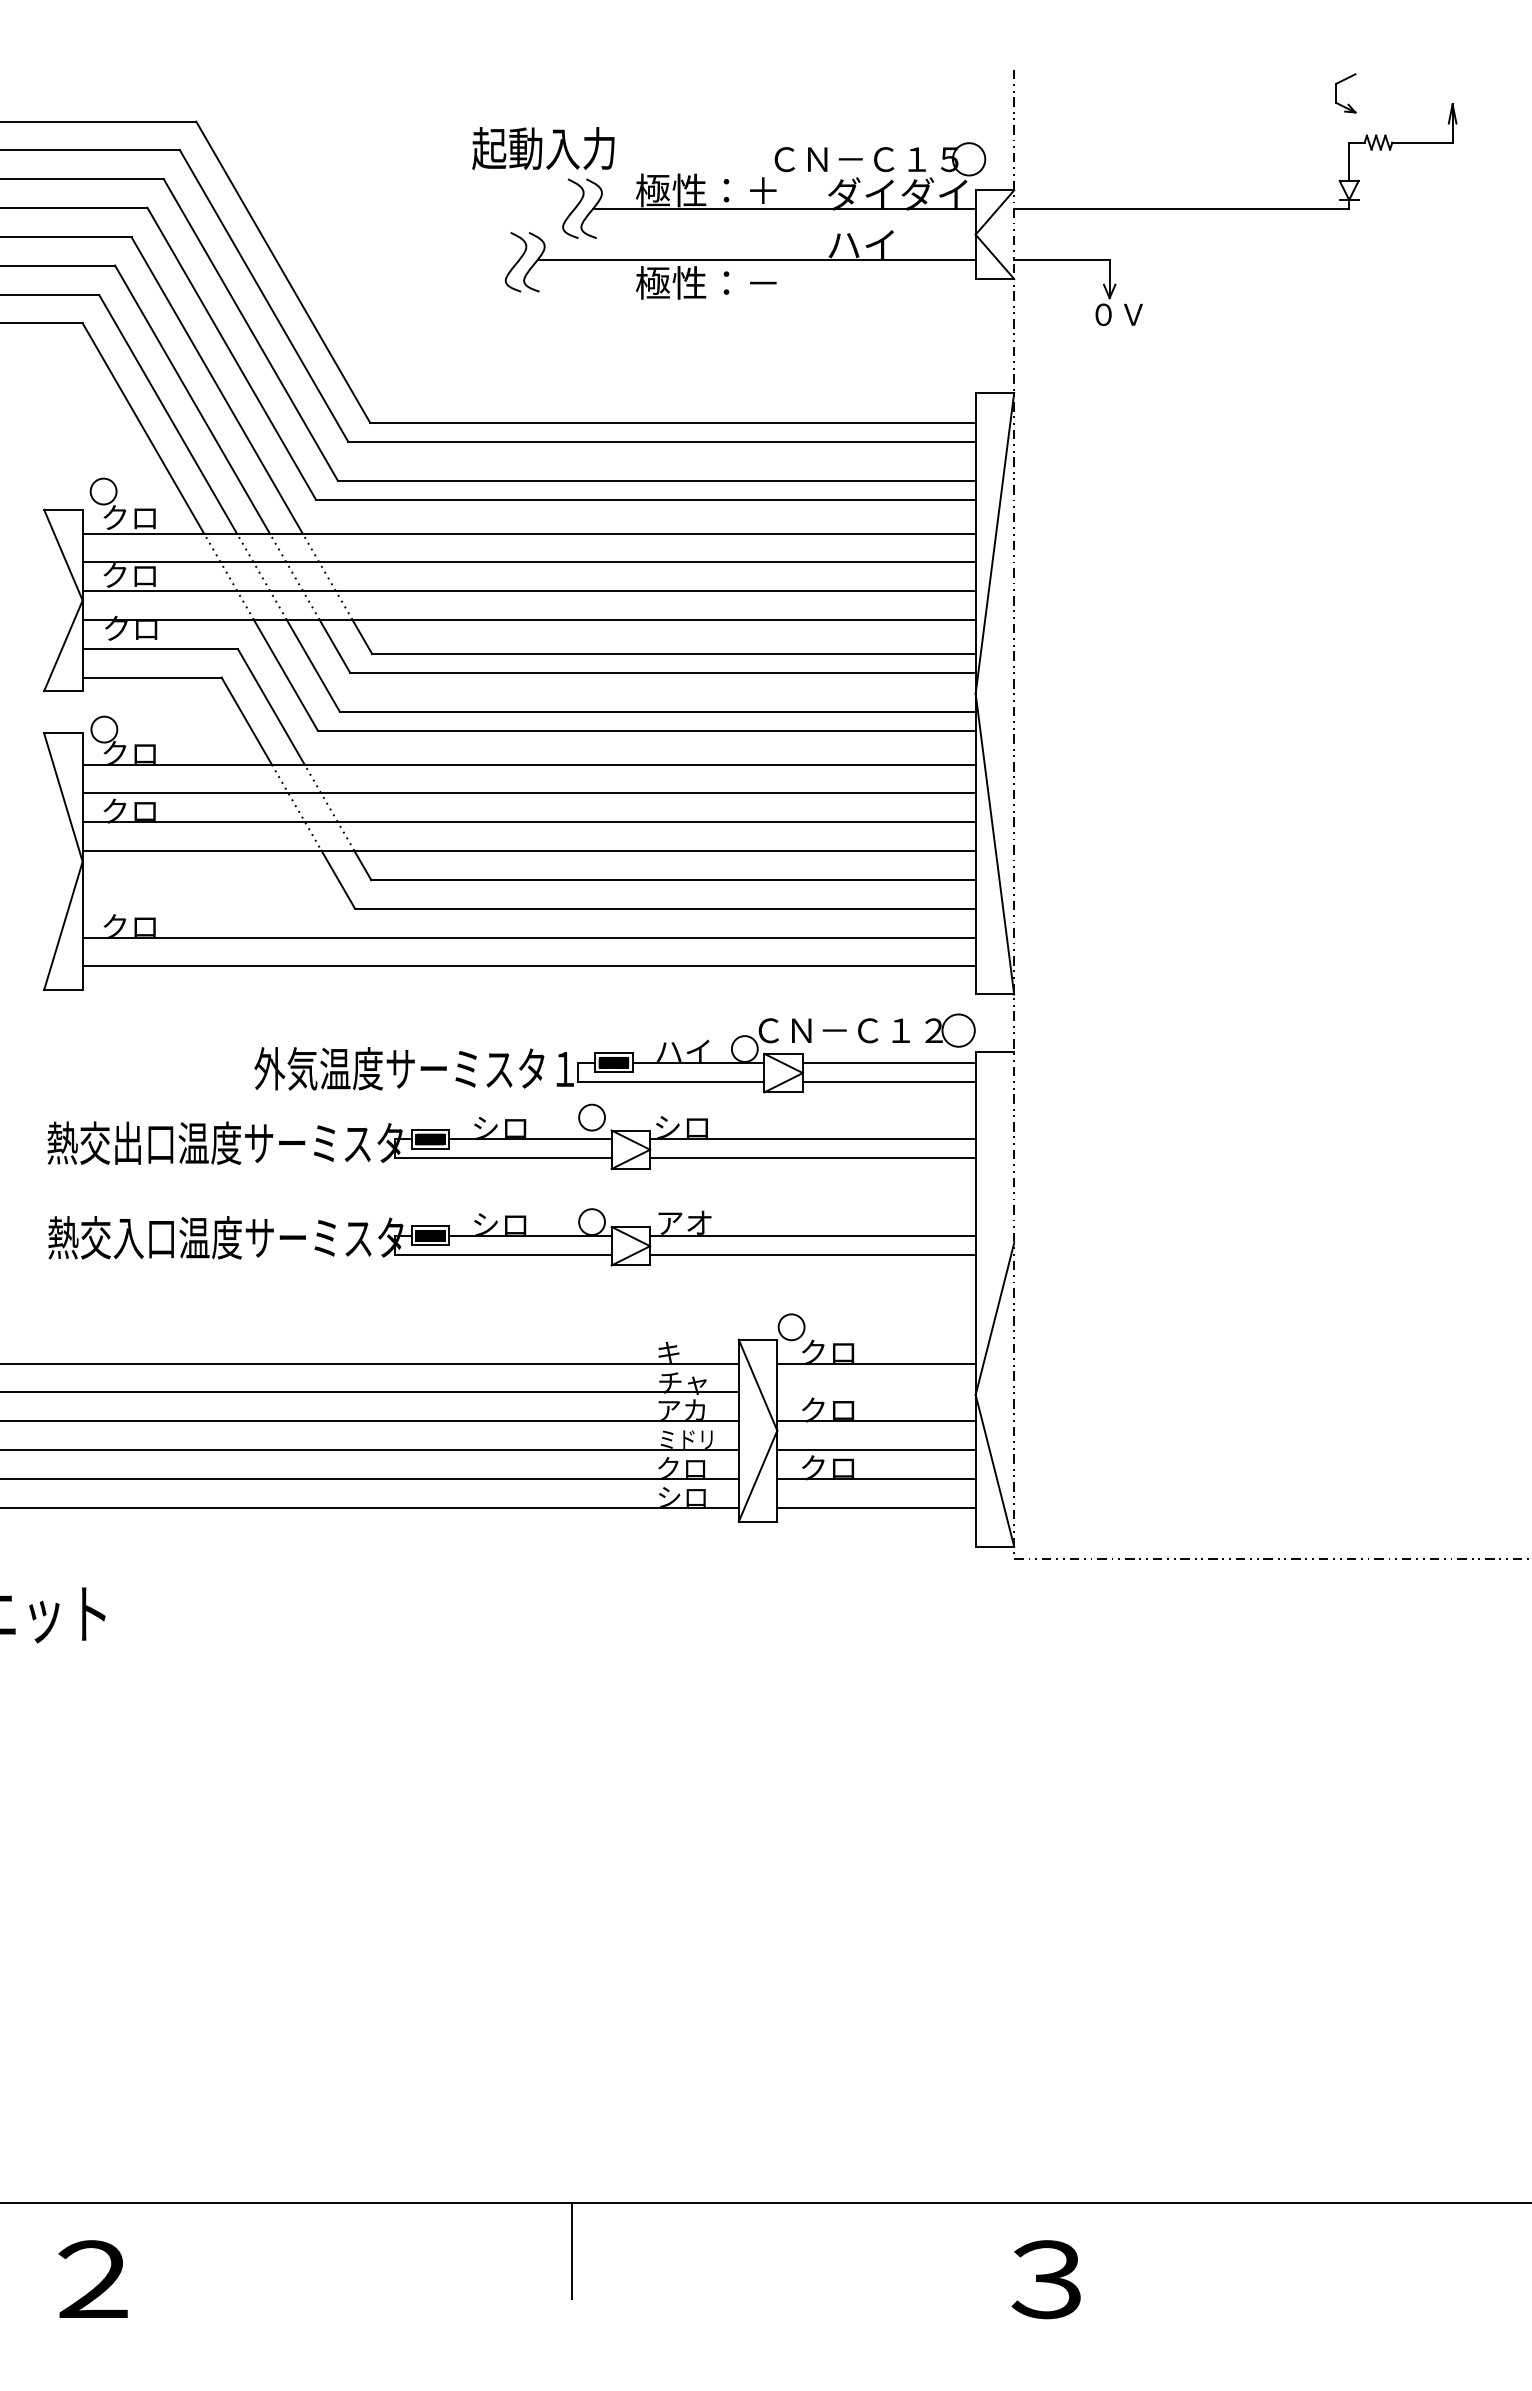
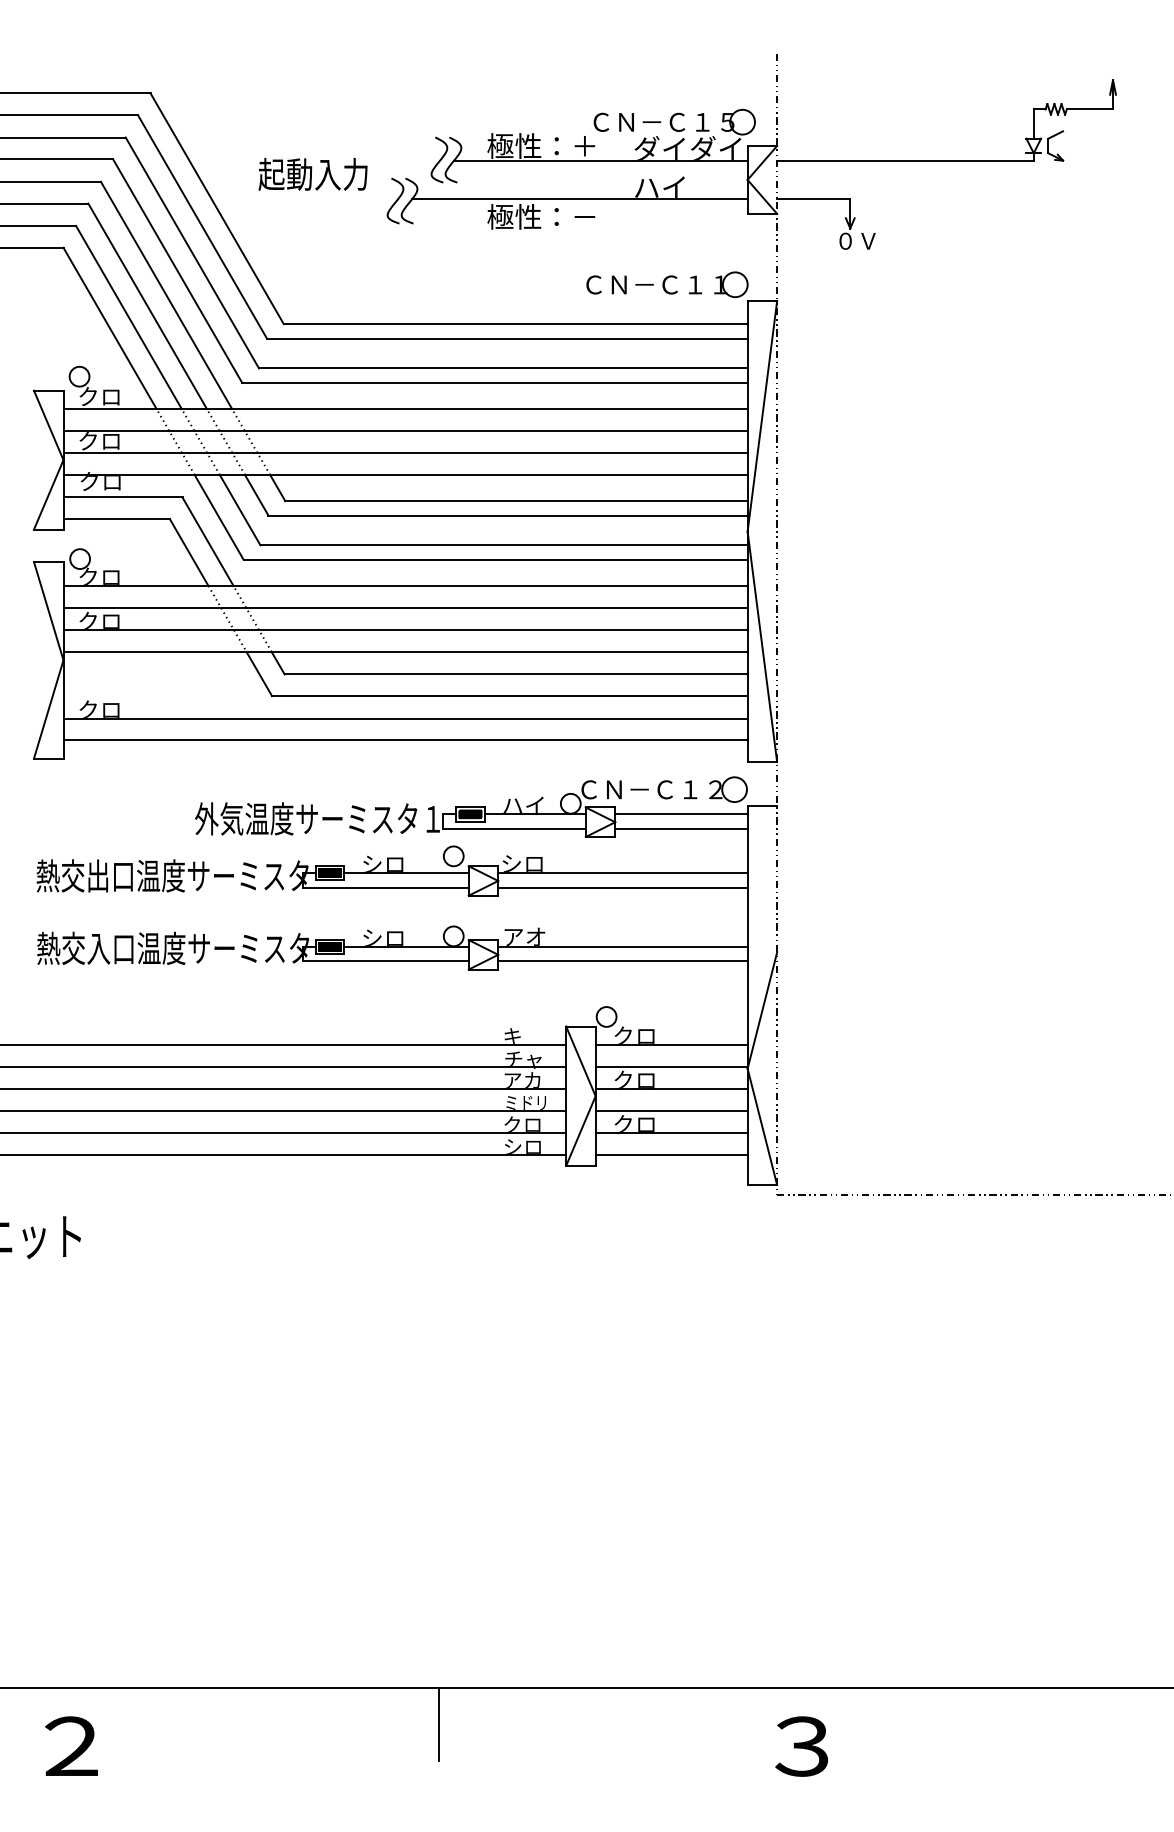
part: (1336, 93) -> (1048, 146), moved
text: (543, 148) -> (313, 174), moved
part: (870, 371) -> (667, 284), added
line: (876, 1392) -> (671, 1066), added

